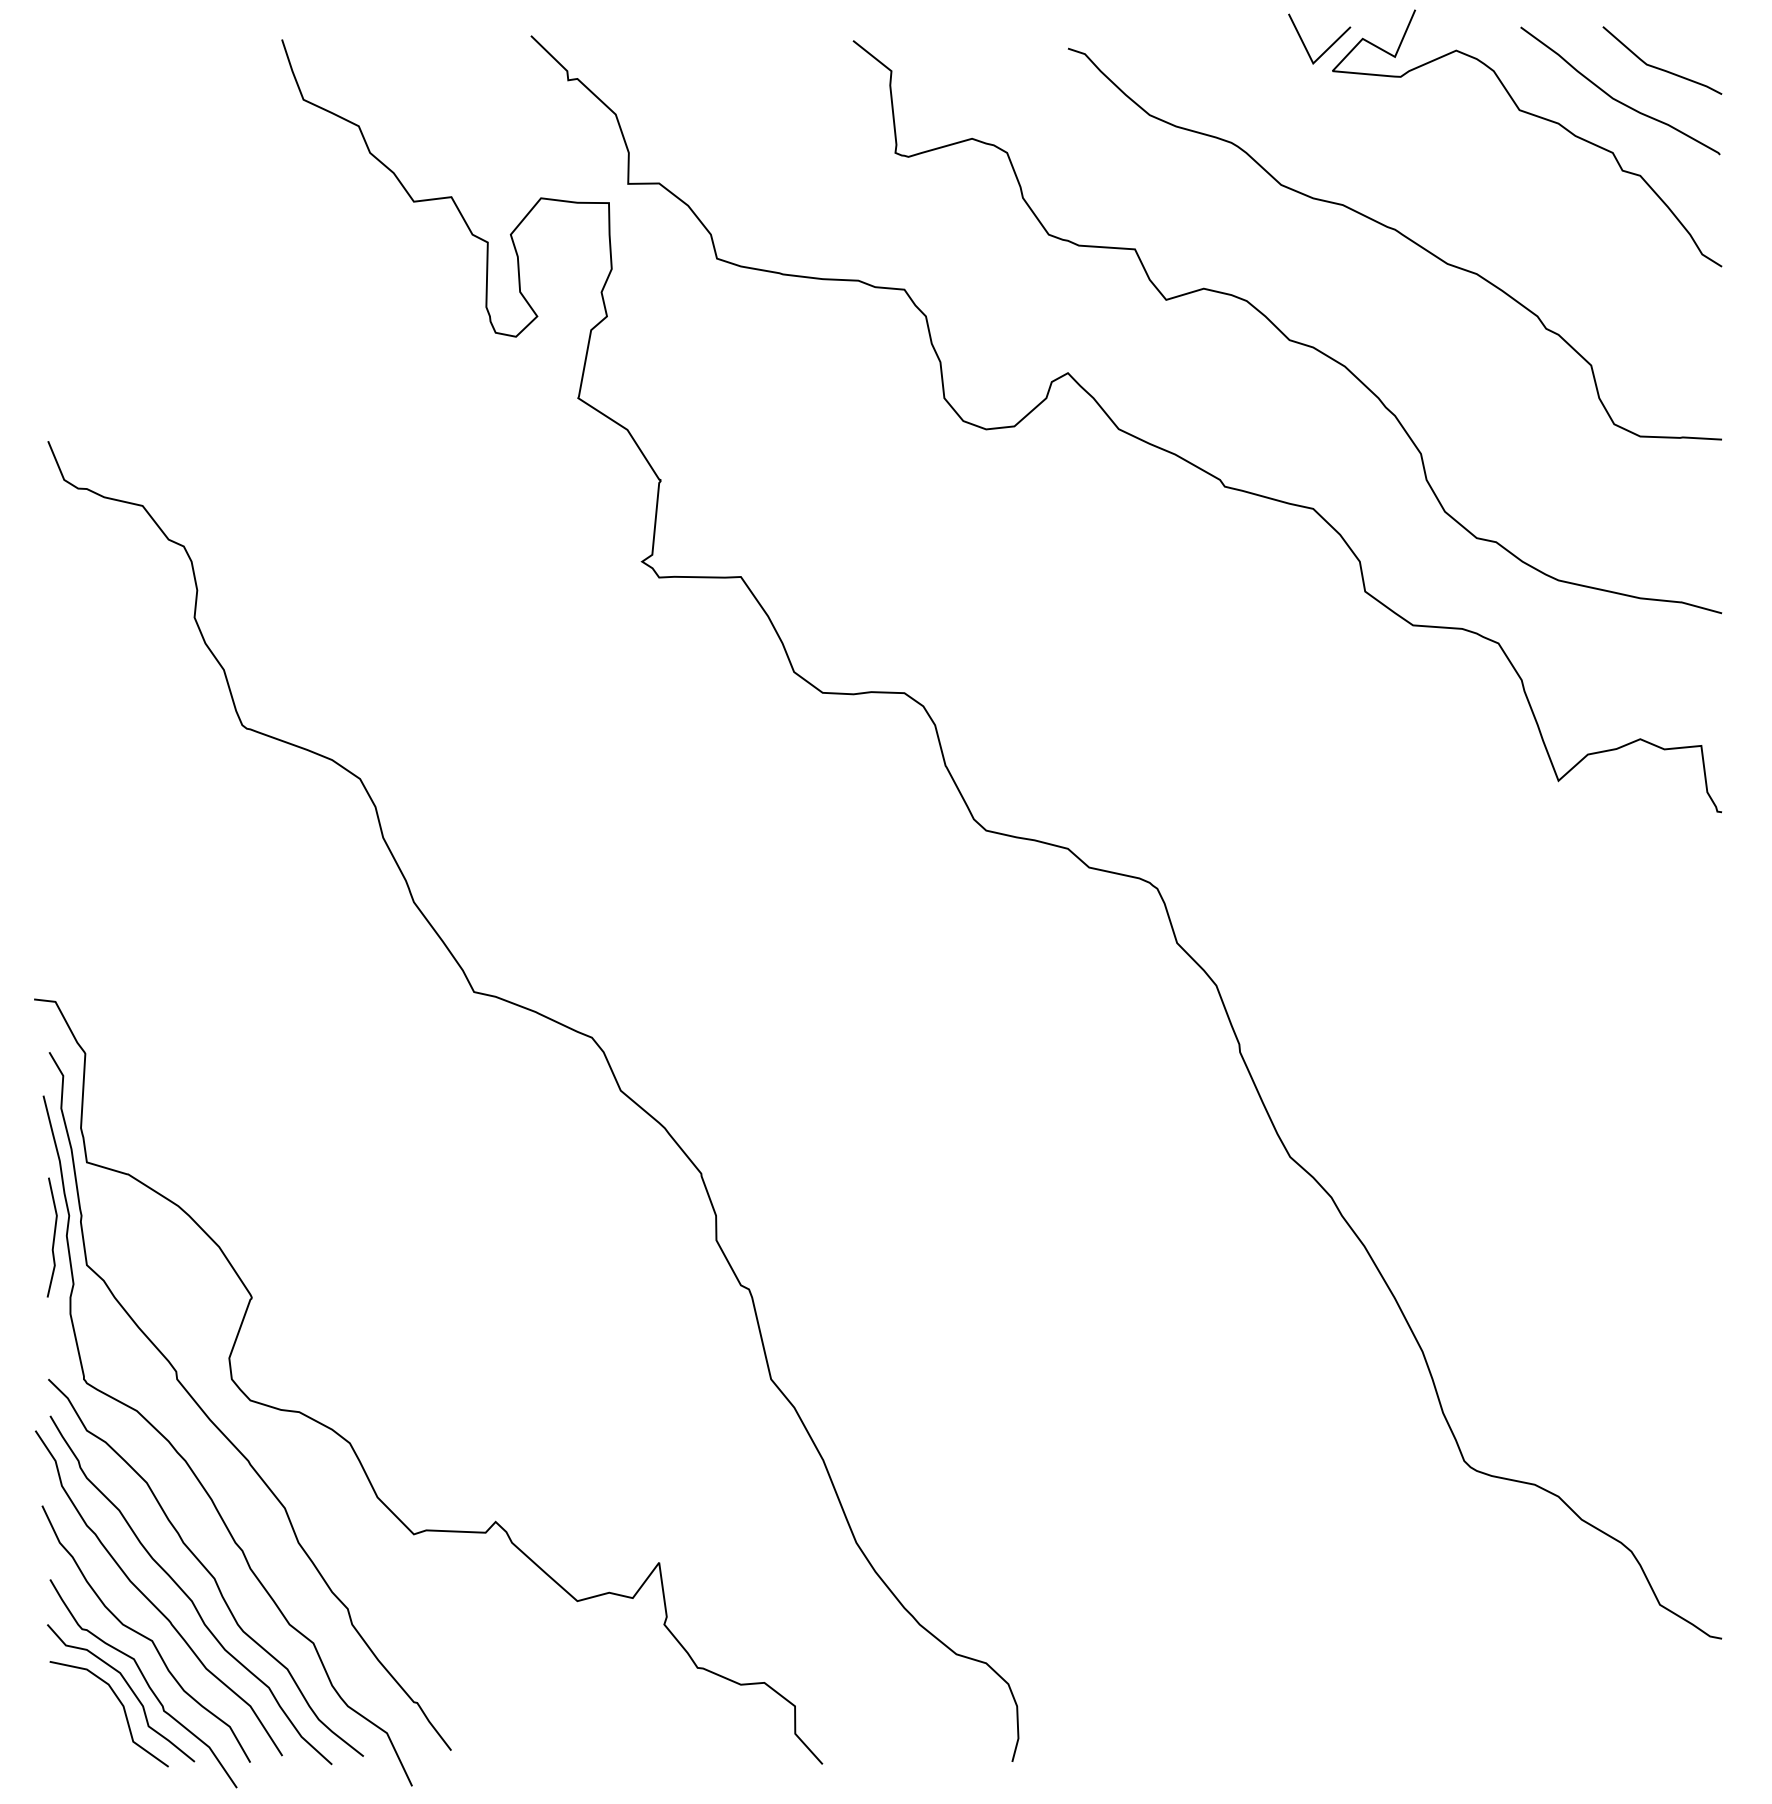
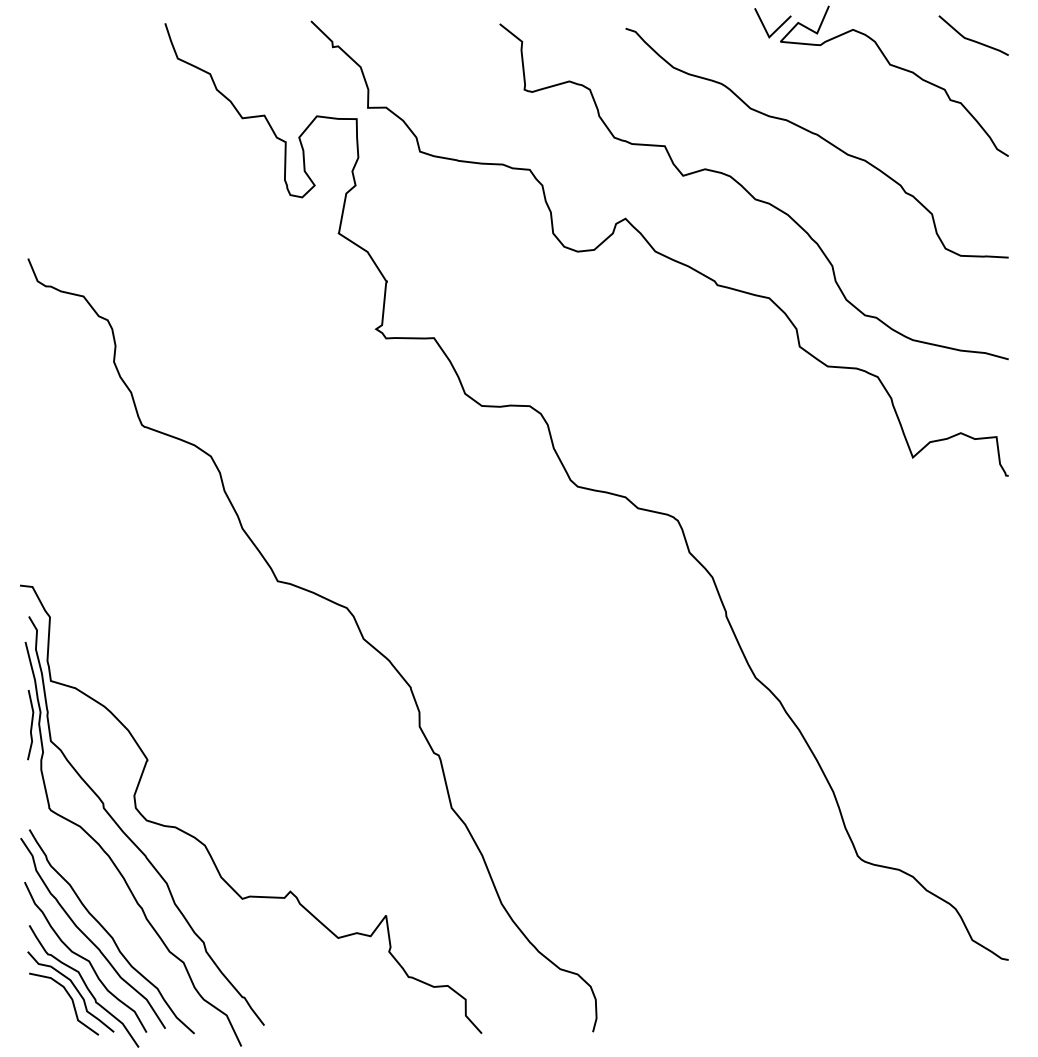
curve: (1615, 97) -> (946, 57), removed
curve: (205, 1567) -> (120, 918), removed

